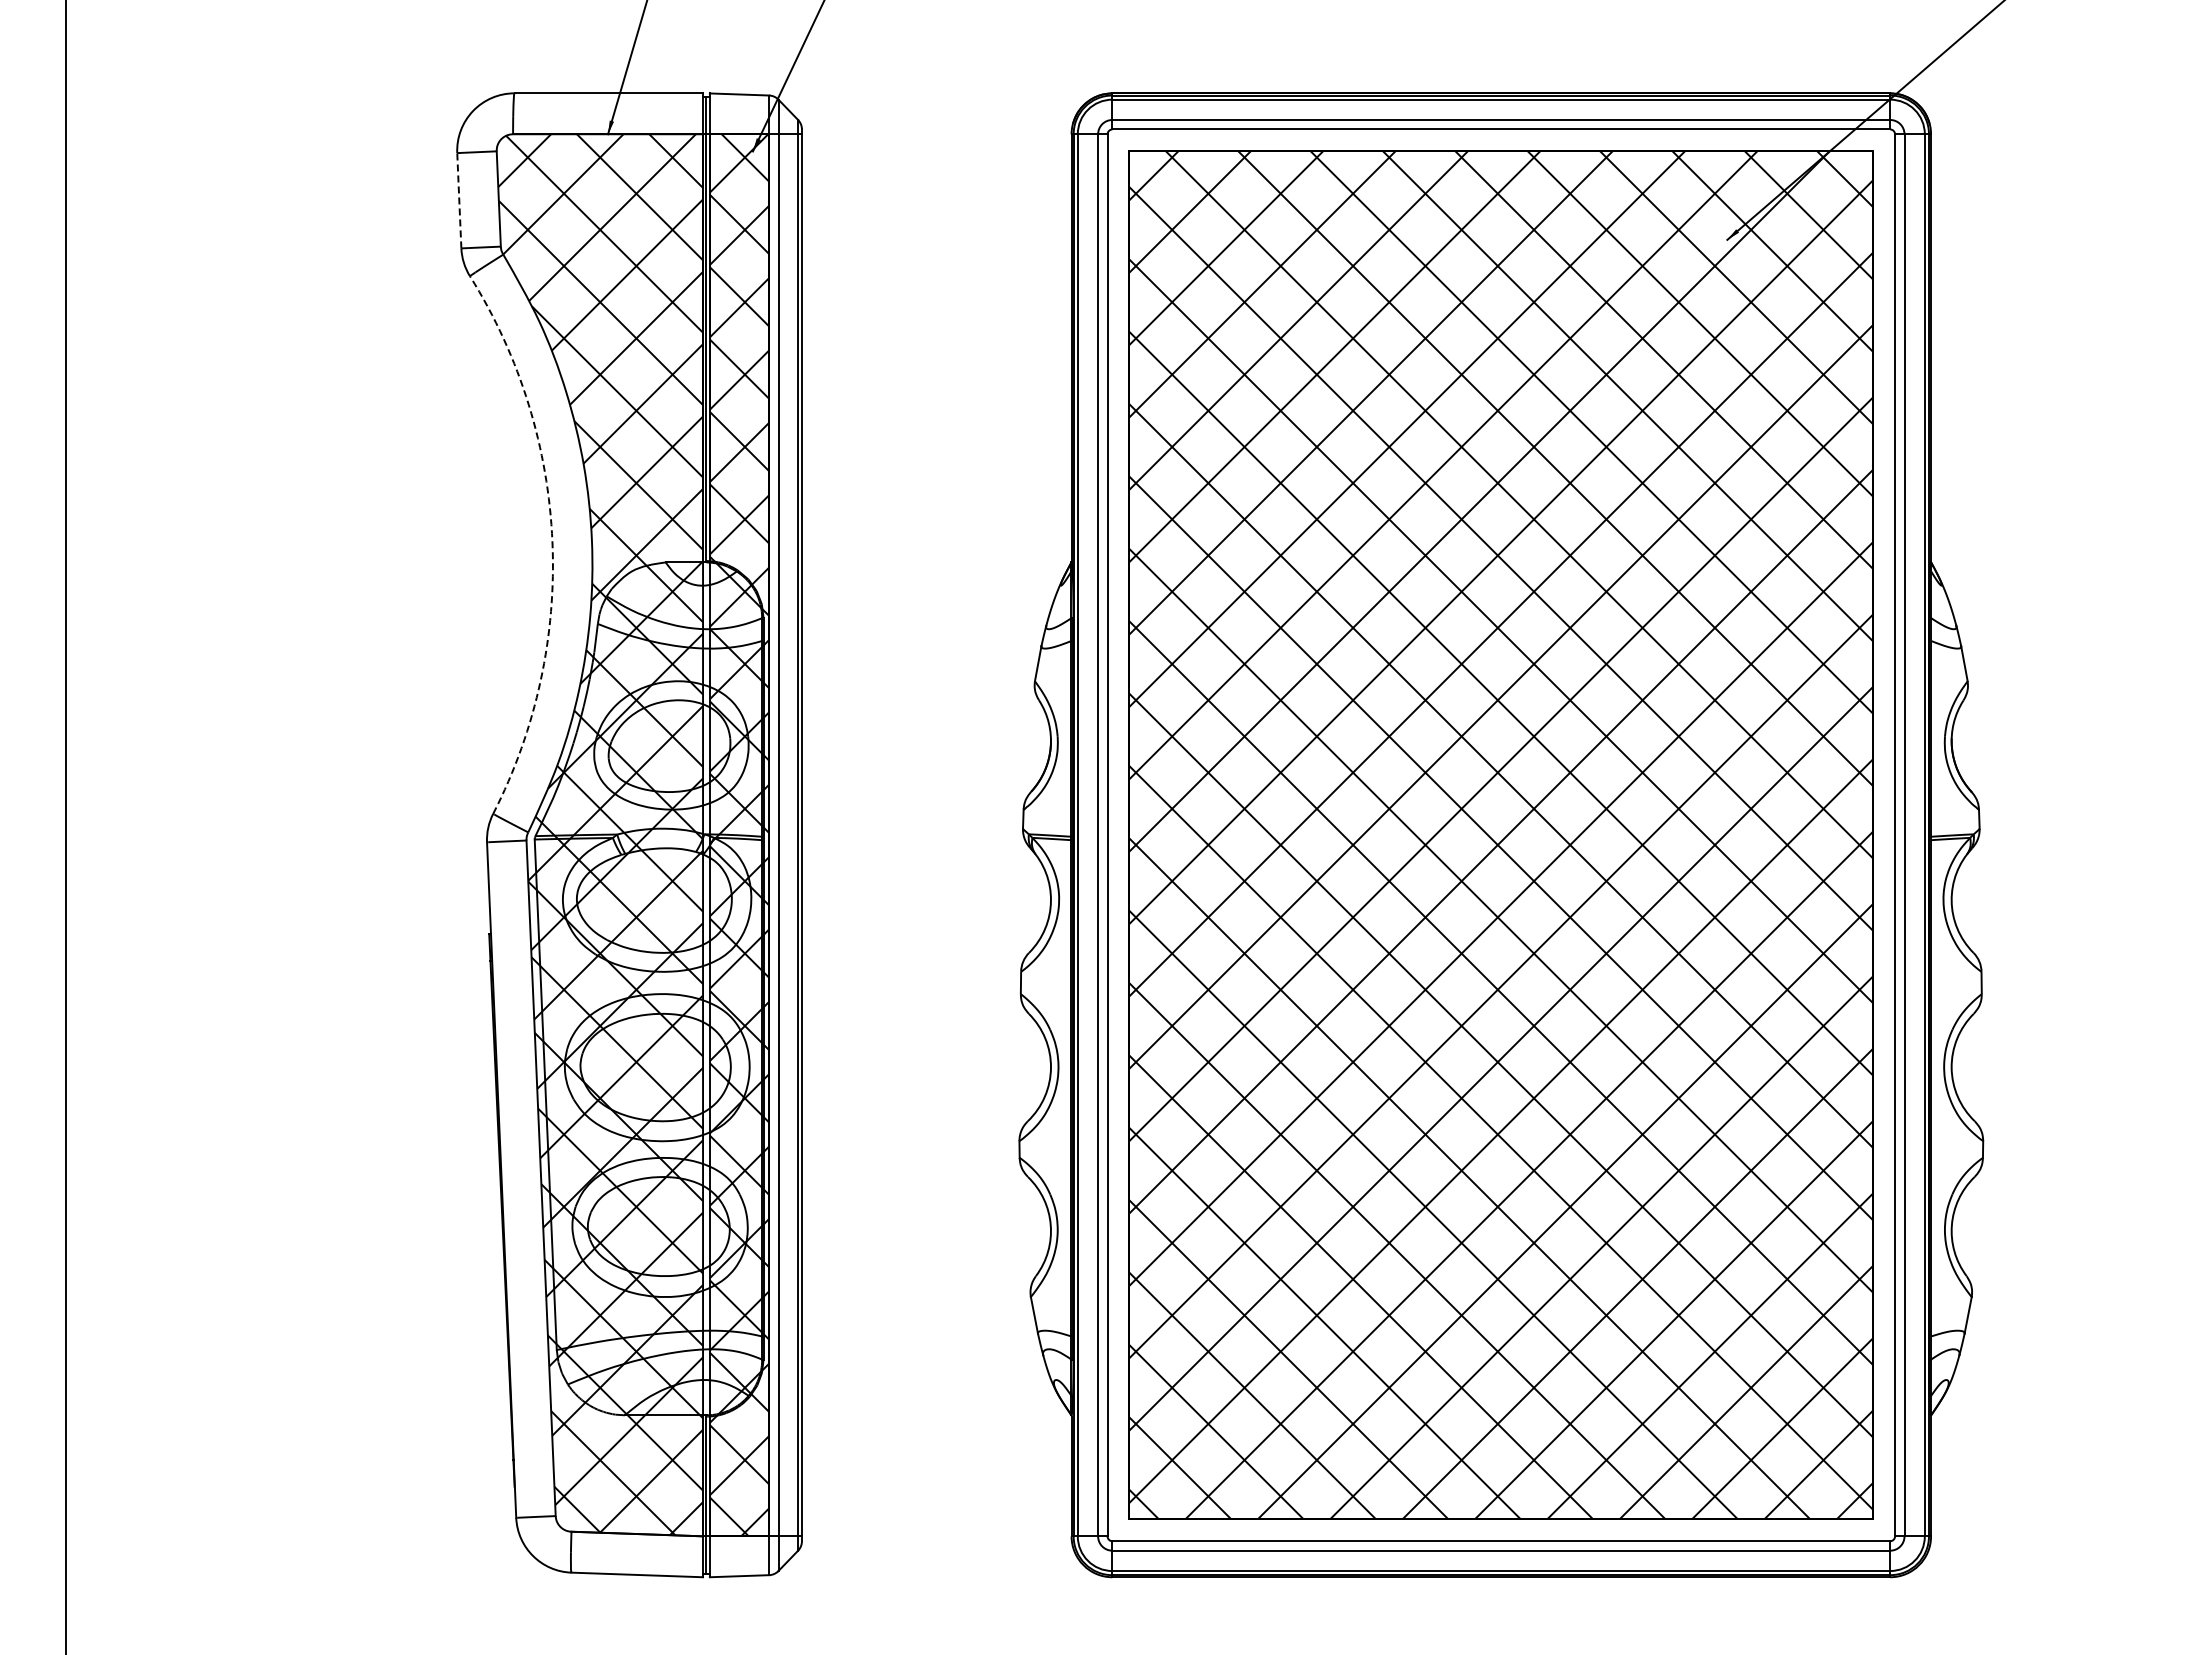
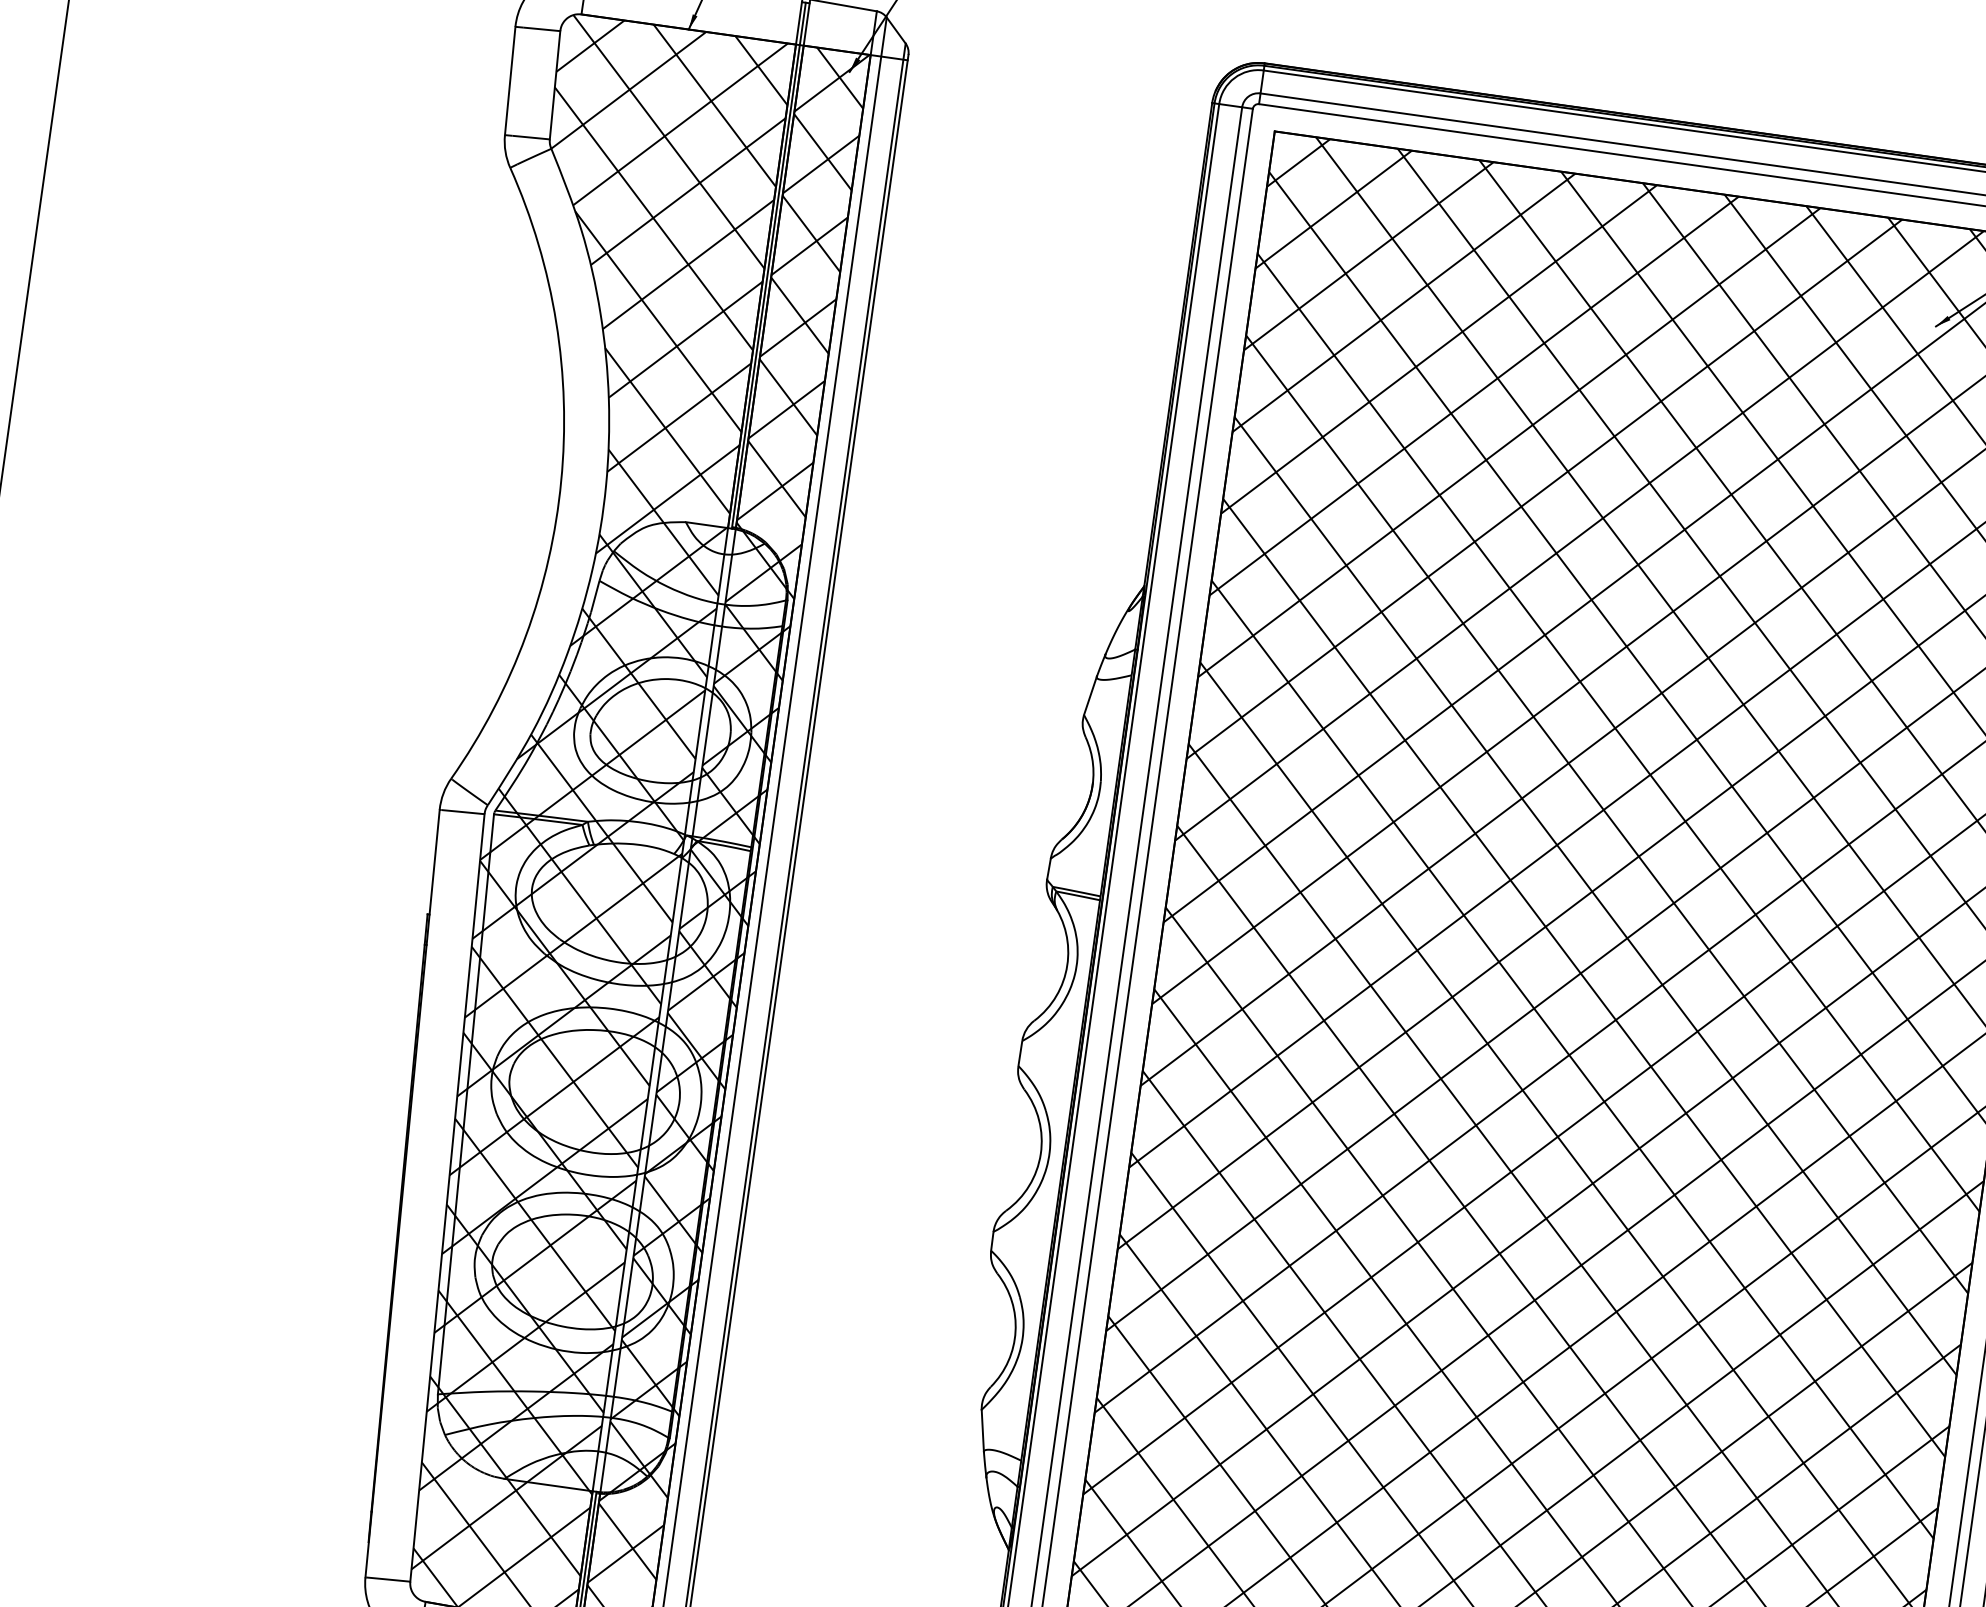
line: (459, 200) -> (510, 80), dashed -> solid
arc: (552, 541) -> (561, 480), dashed -> solid

